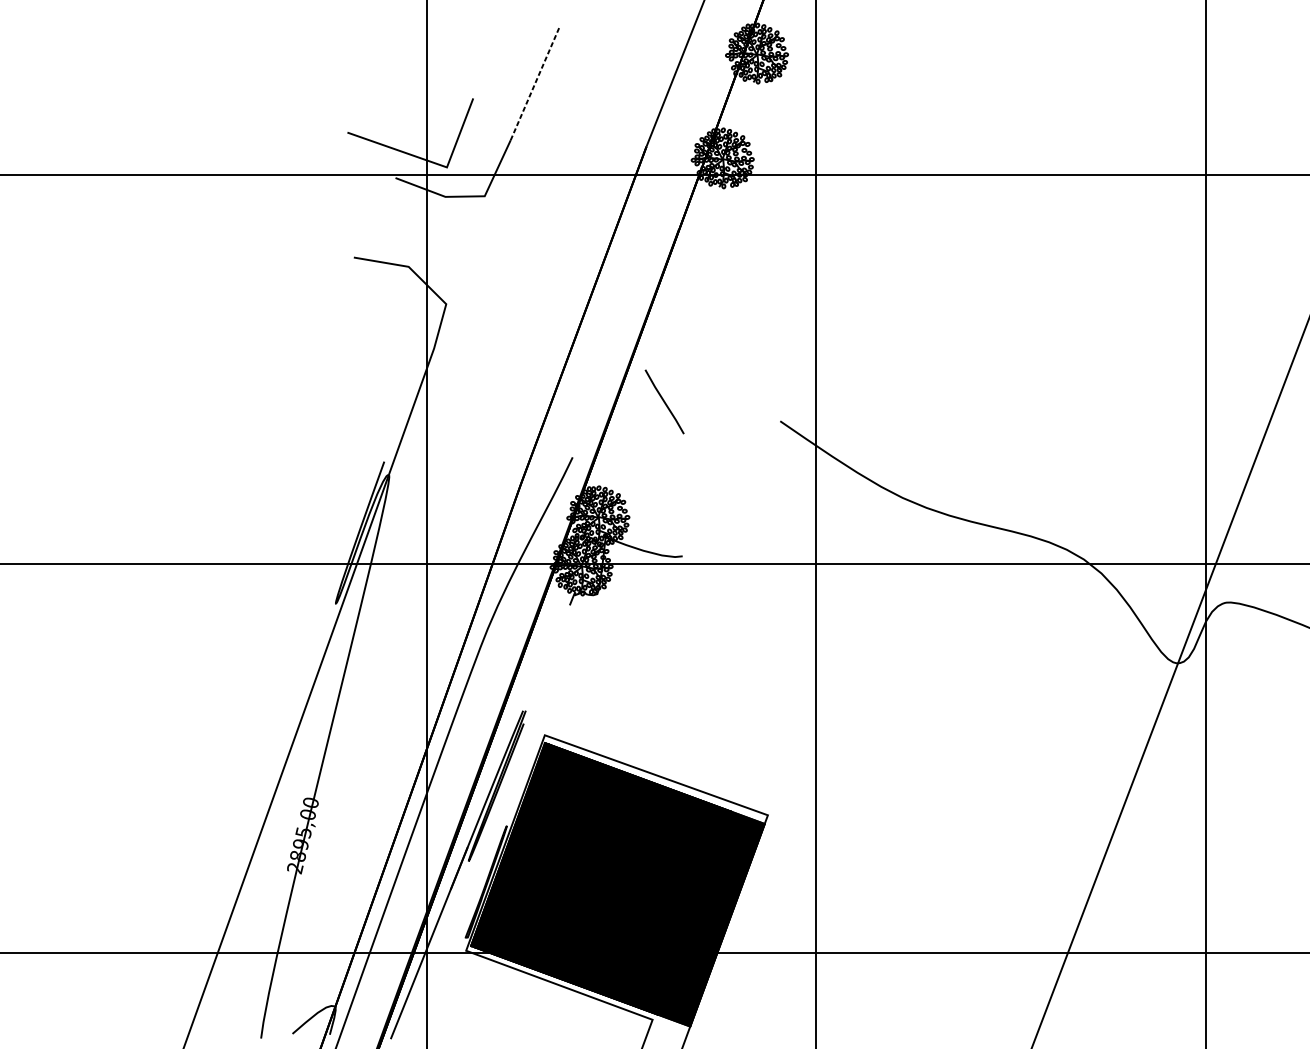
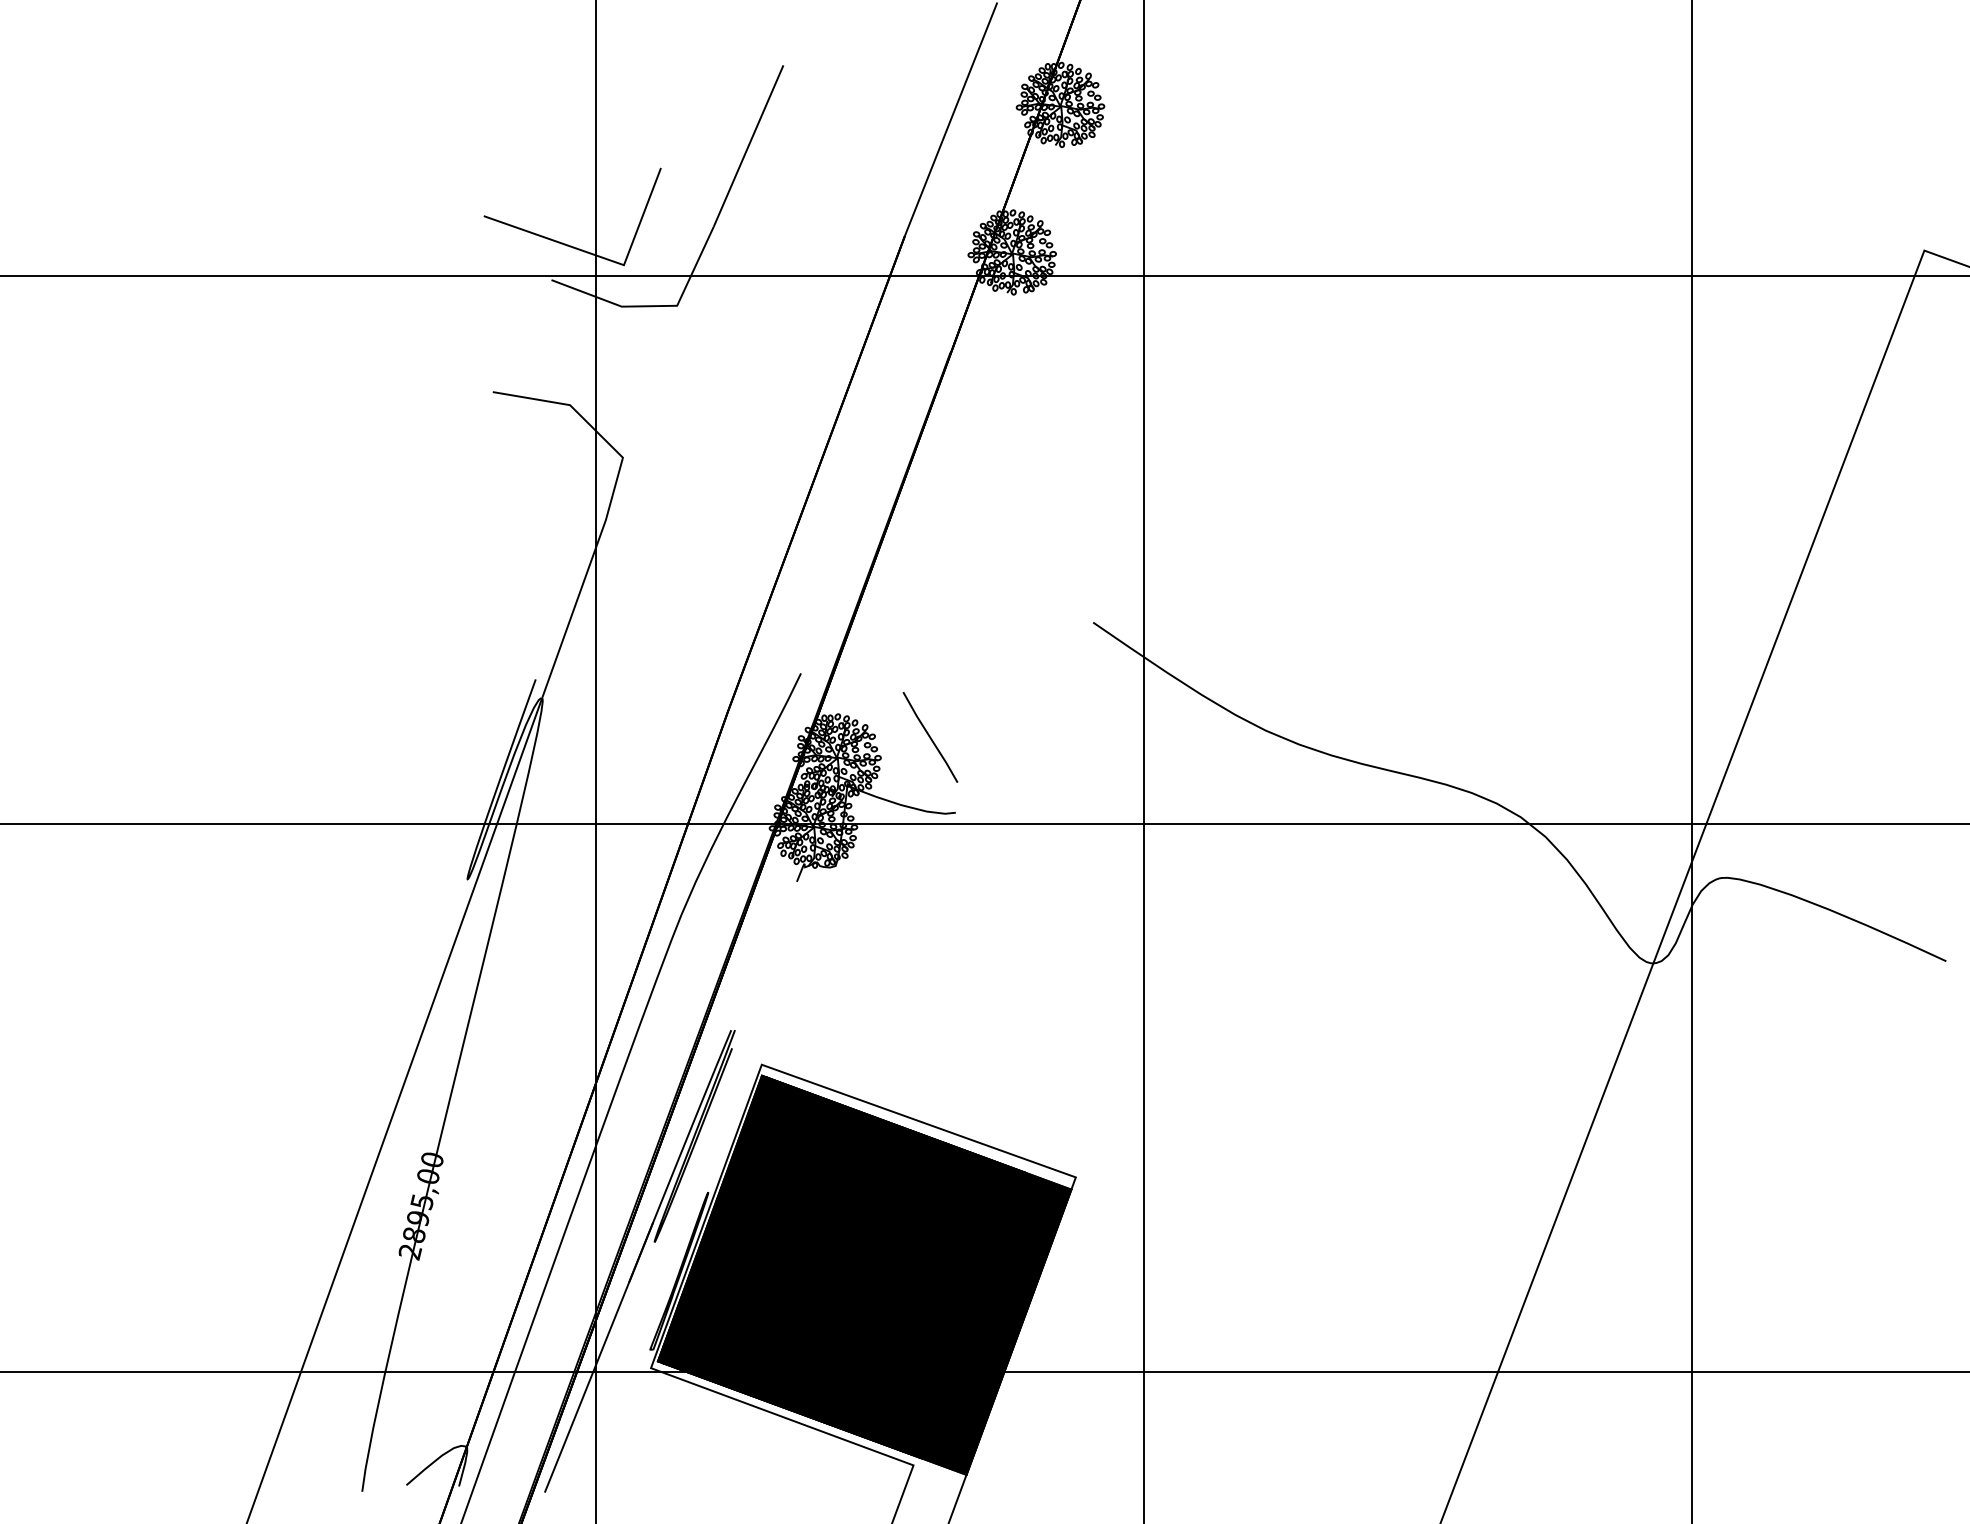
line: (535, 83) -> (748, 146), dashed -> solid
line: (664, 402) -> (930, 737), moved

